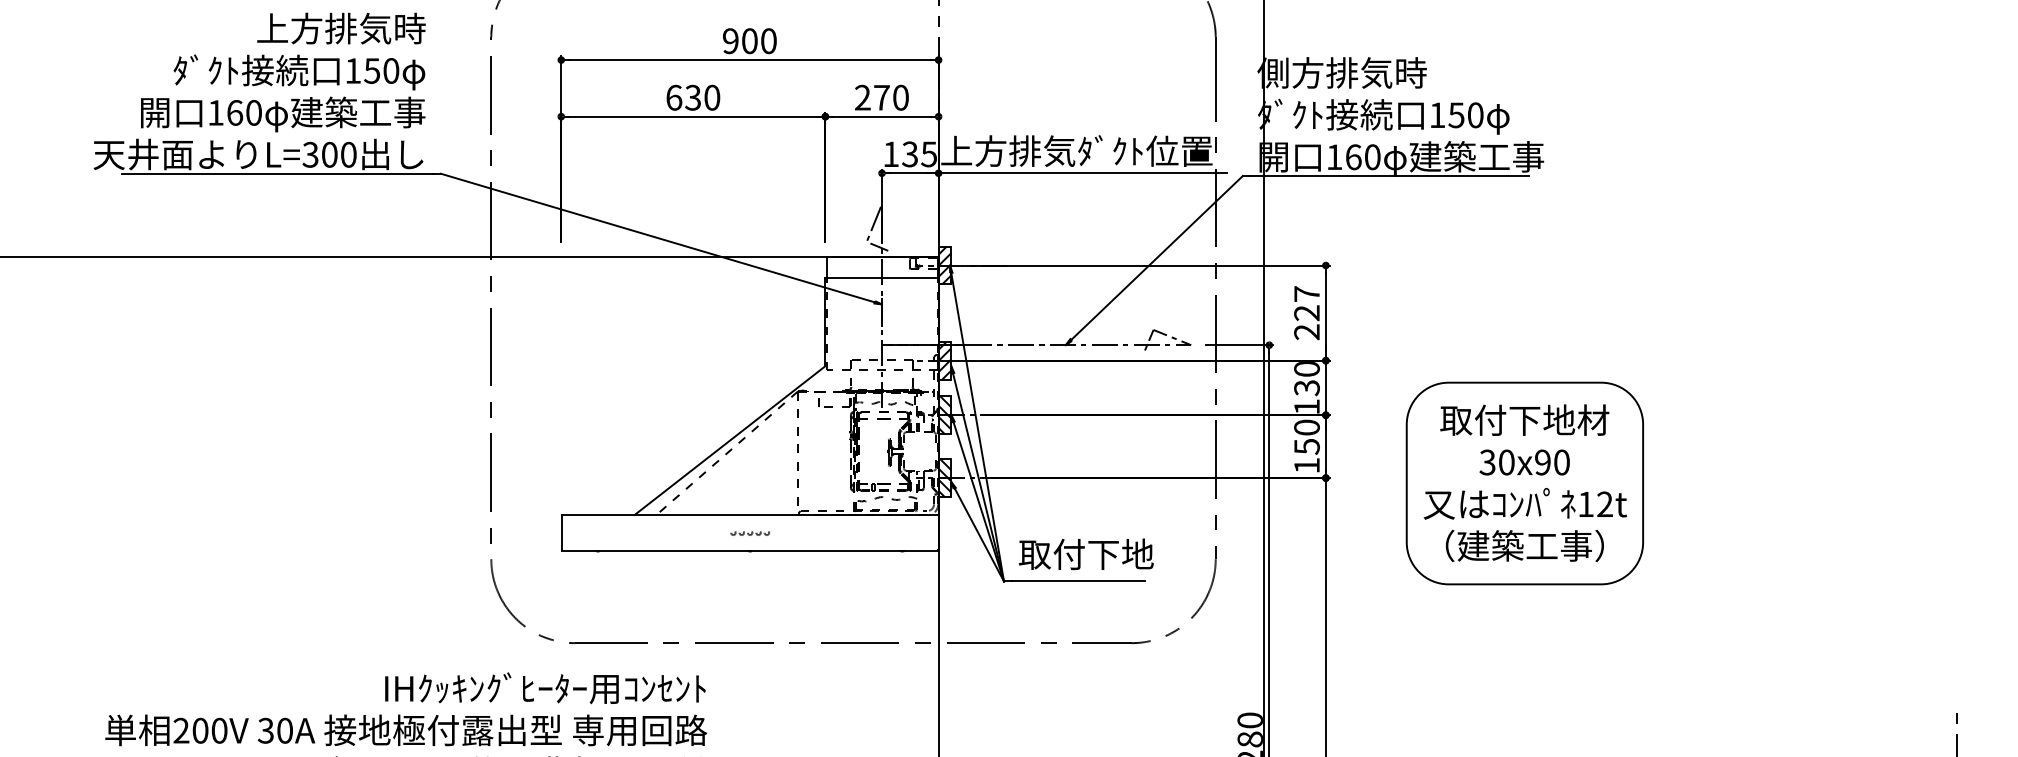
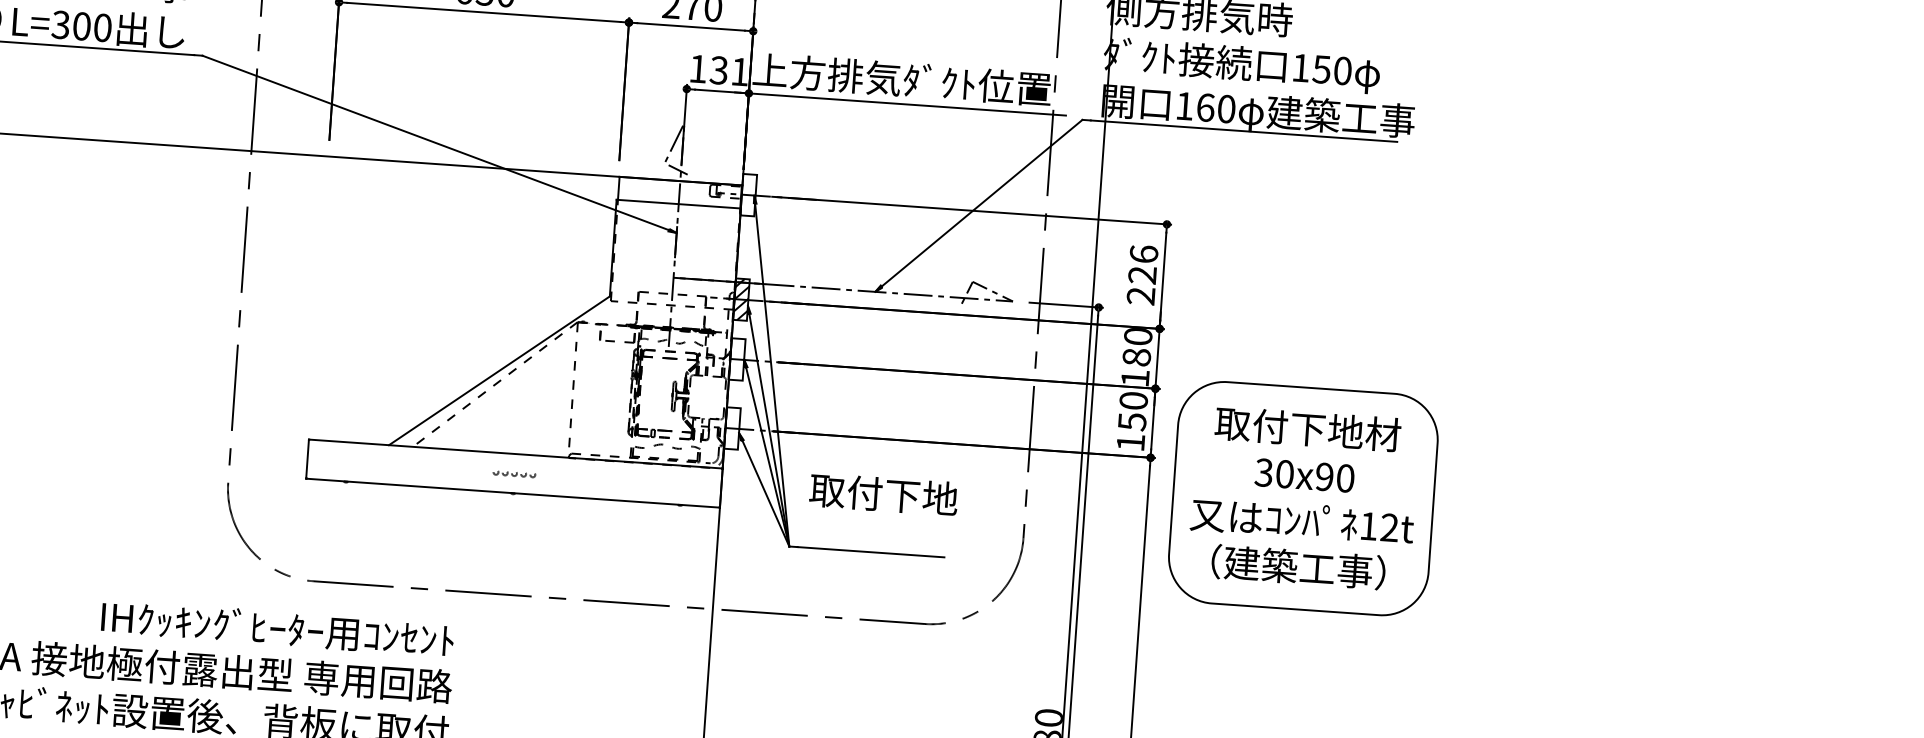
text: (928, 154) -> (739, 72), 135 -> 131
hatch: (944, 265) -> (748, 195), removed
text: (1306, 293) -> (1143, 253), 227 -> 226
text: (1306, 388) -> (1136, 357), 130 -> 180
hatch: (944, 415) -> (736, 359), removed
hatch: (944, 477) -> (732, 427), removed
part: (1524, 483) -> (1302, 498), moved
text: (1085, 554) -> (882, 494), moved

